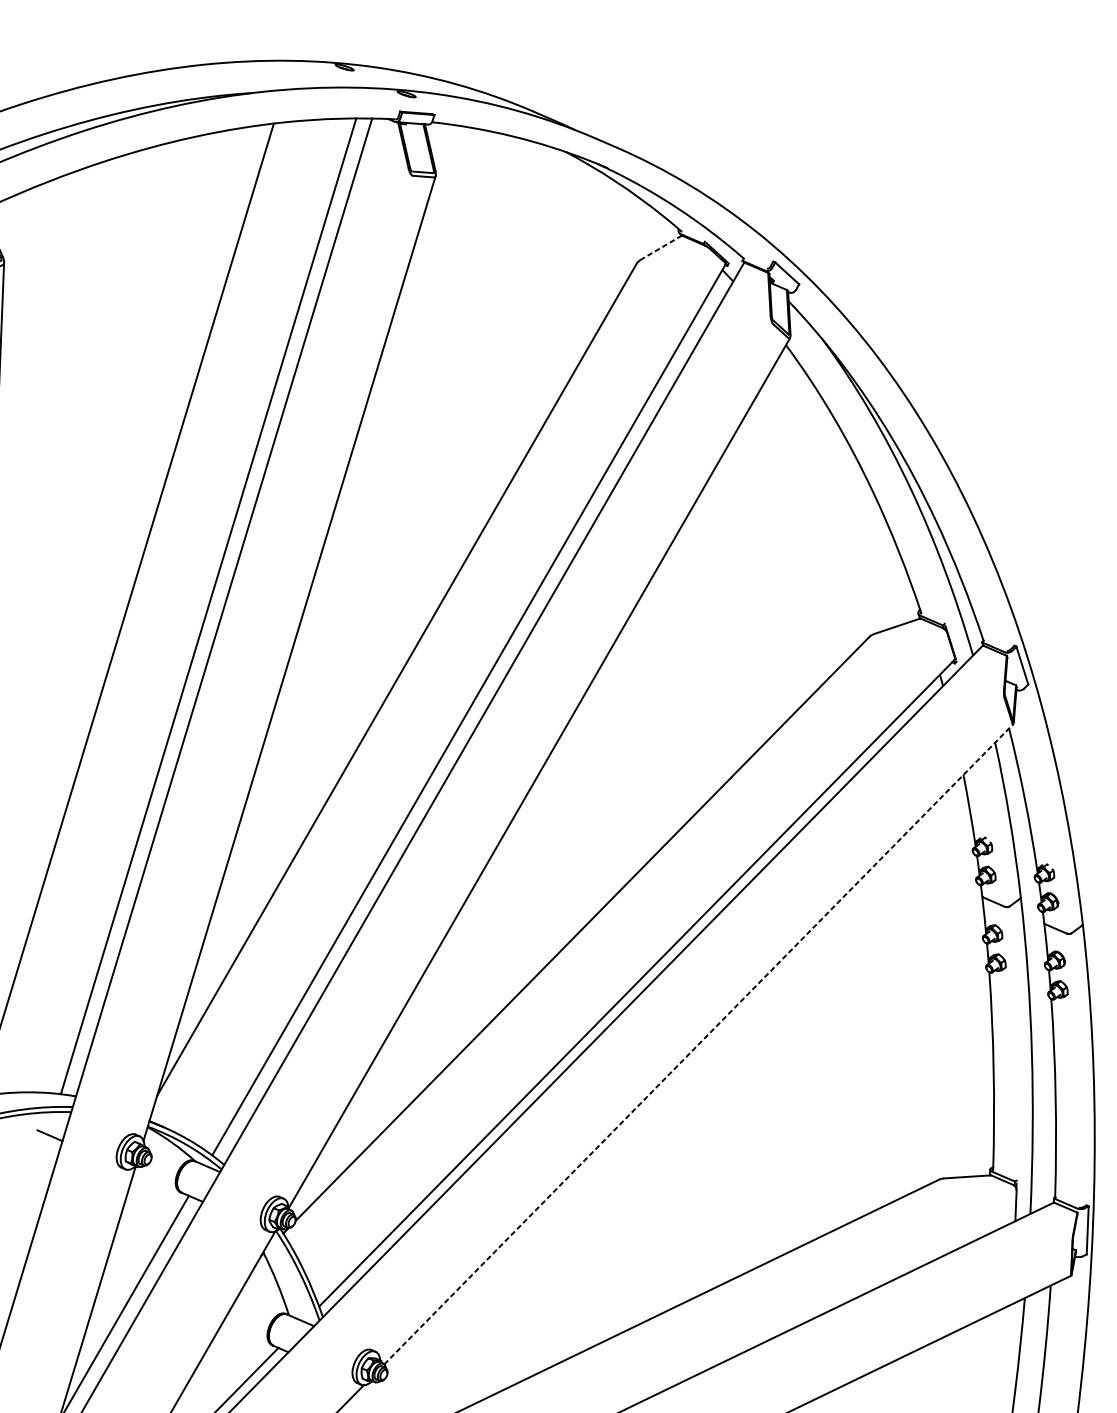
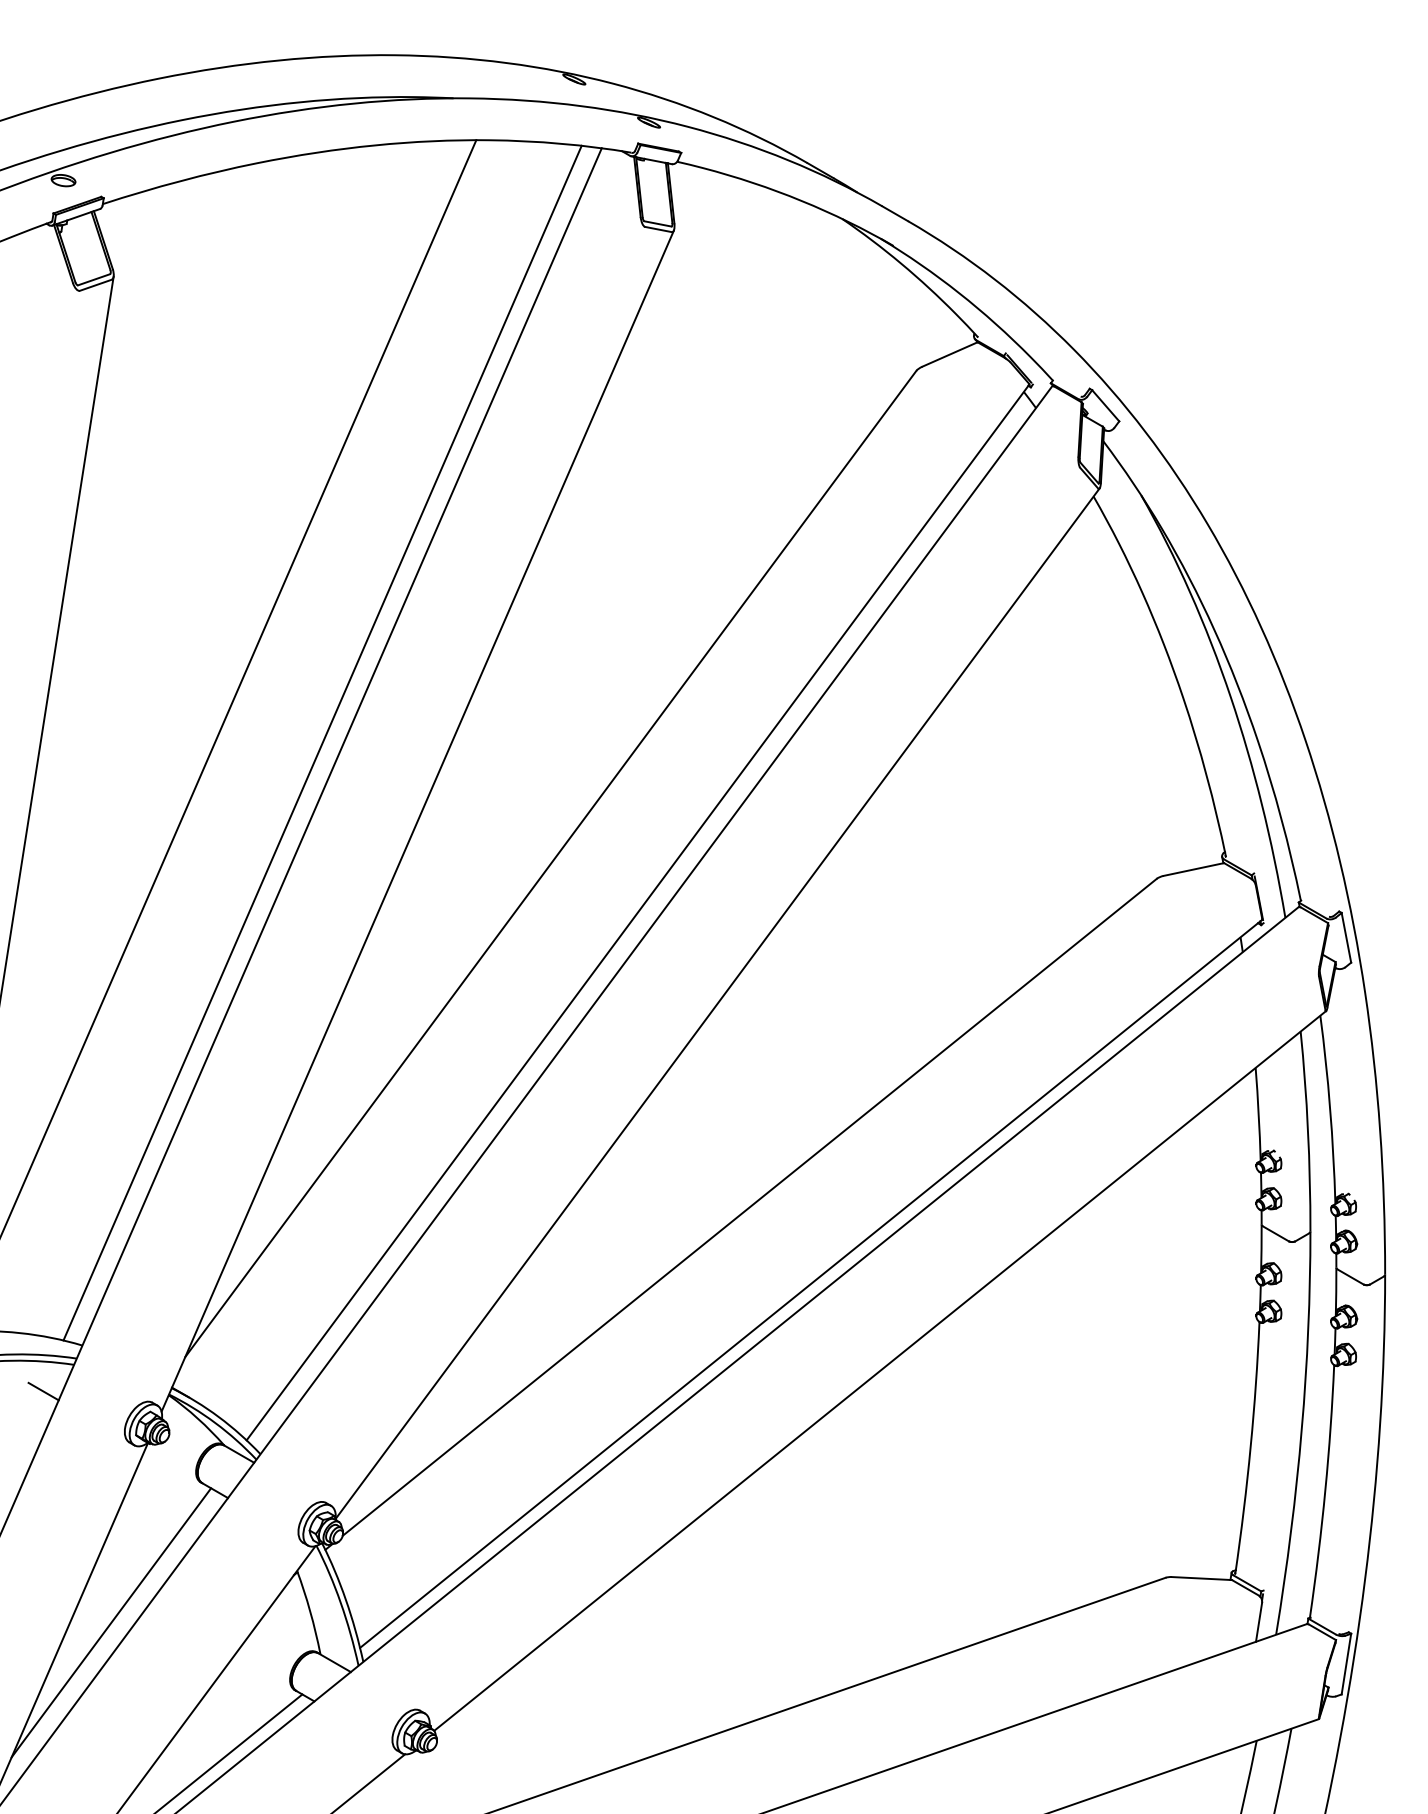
line: (661, 247) -> (949, 354), dashed -> solid
line: (698, 1044) -> (880, 1370), dashed -> solid

